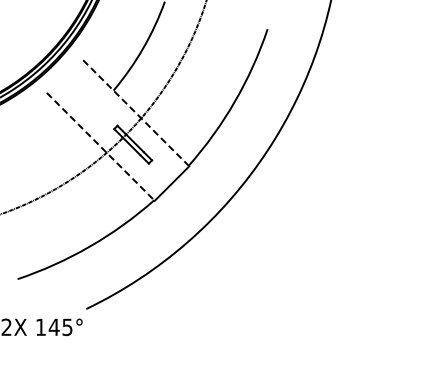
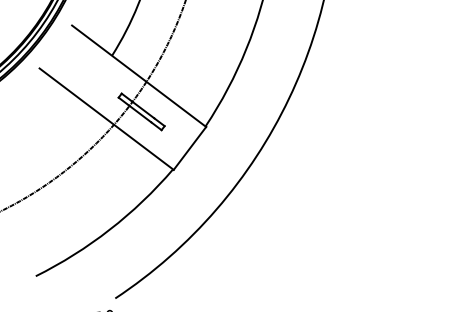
line: (135, 112) -> (139, 76), dashed -> solid
line: (101, 147) -> (107, 119), dashed -> solid

